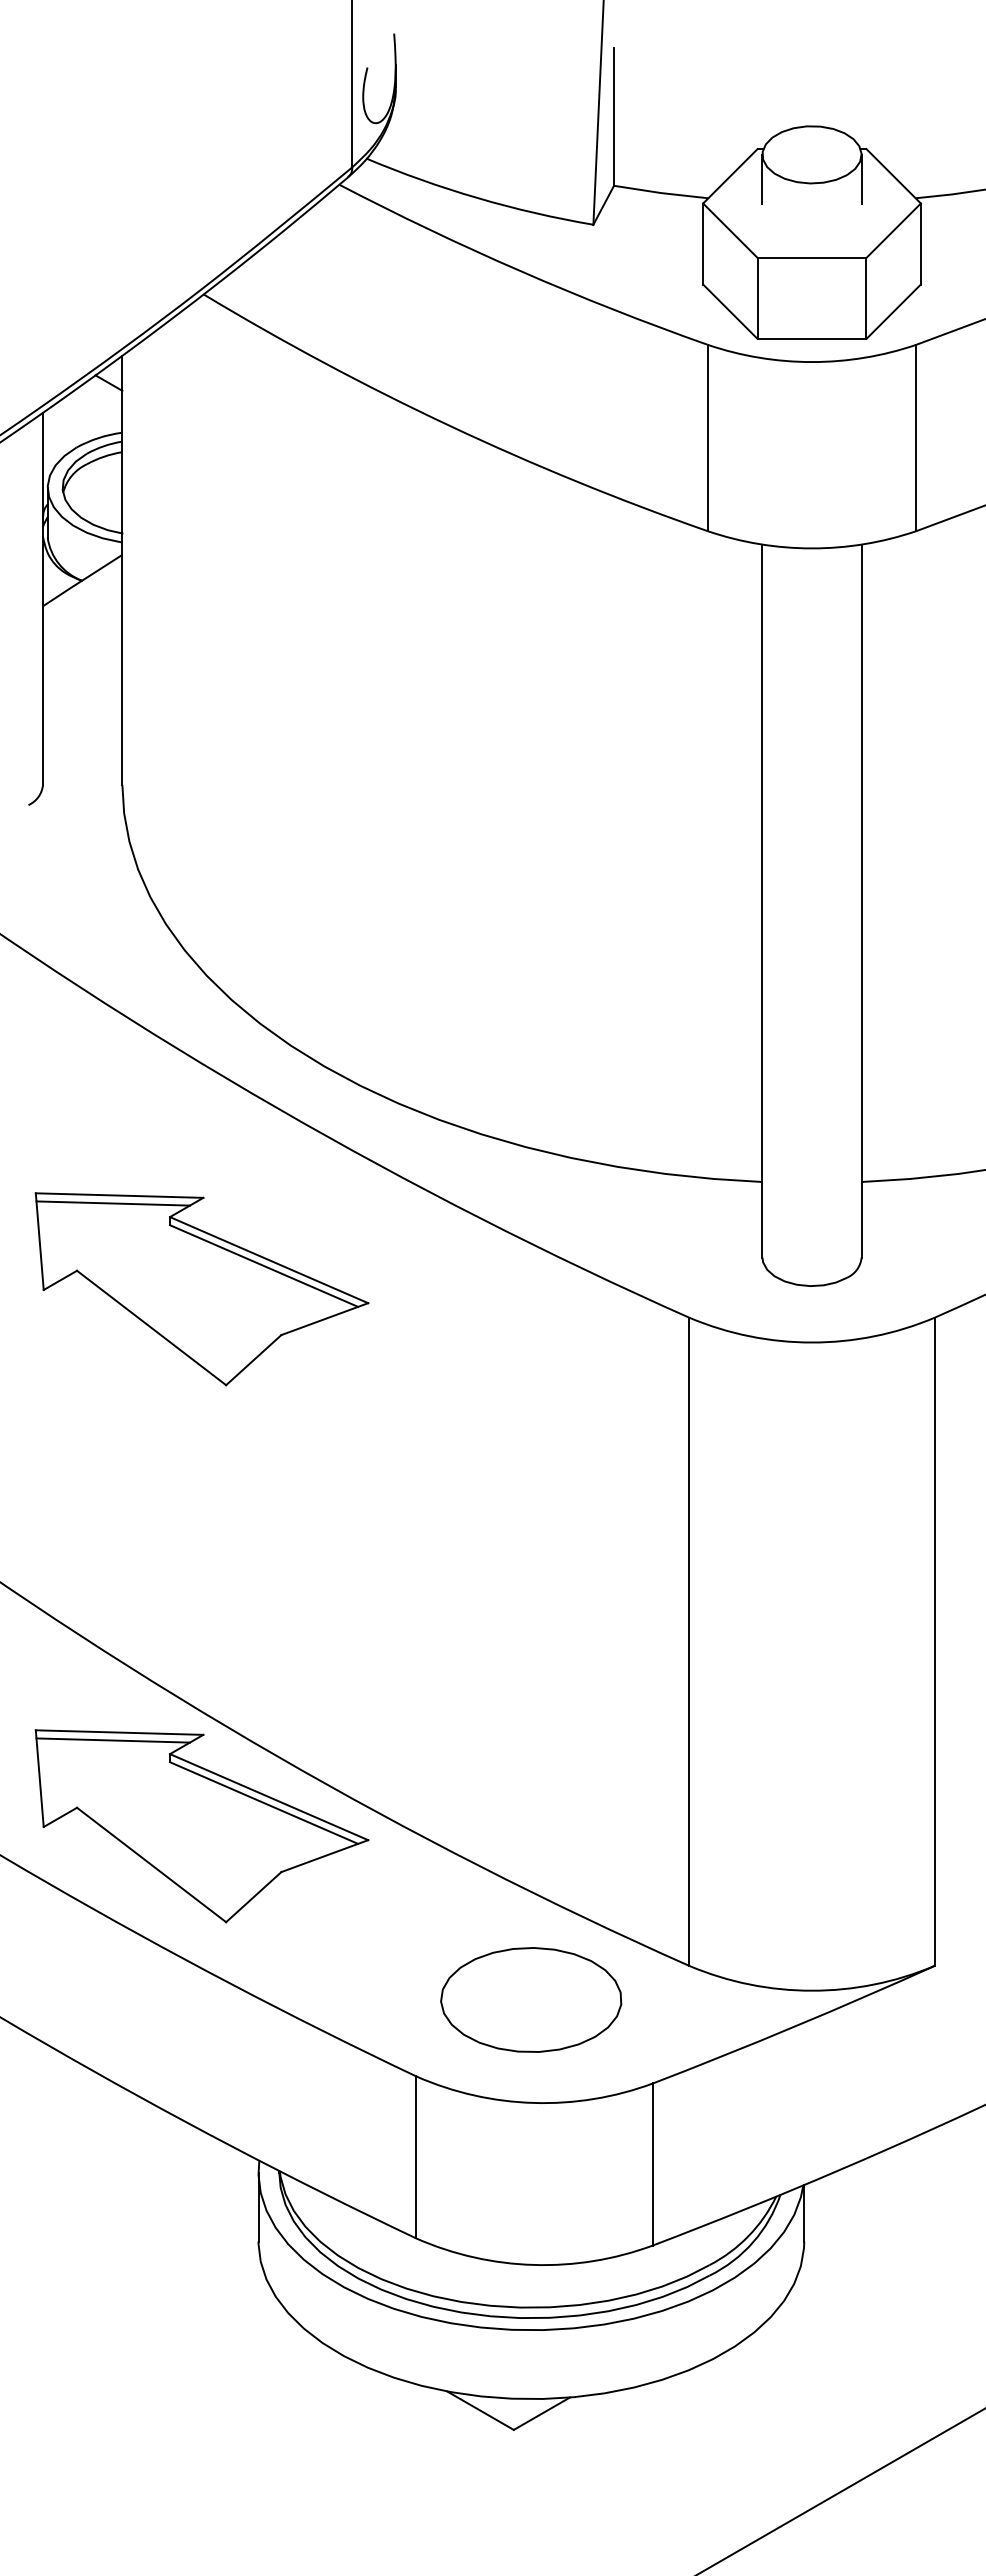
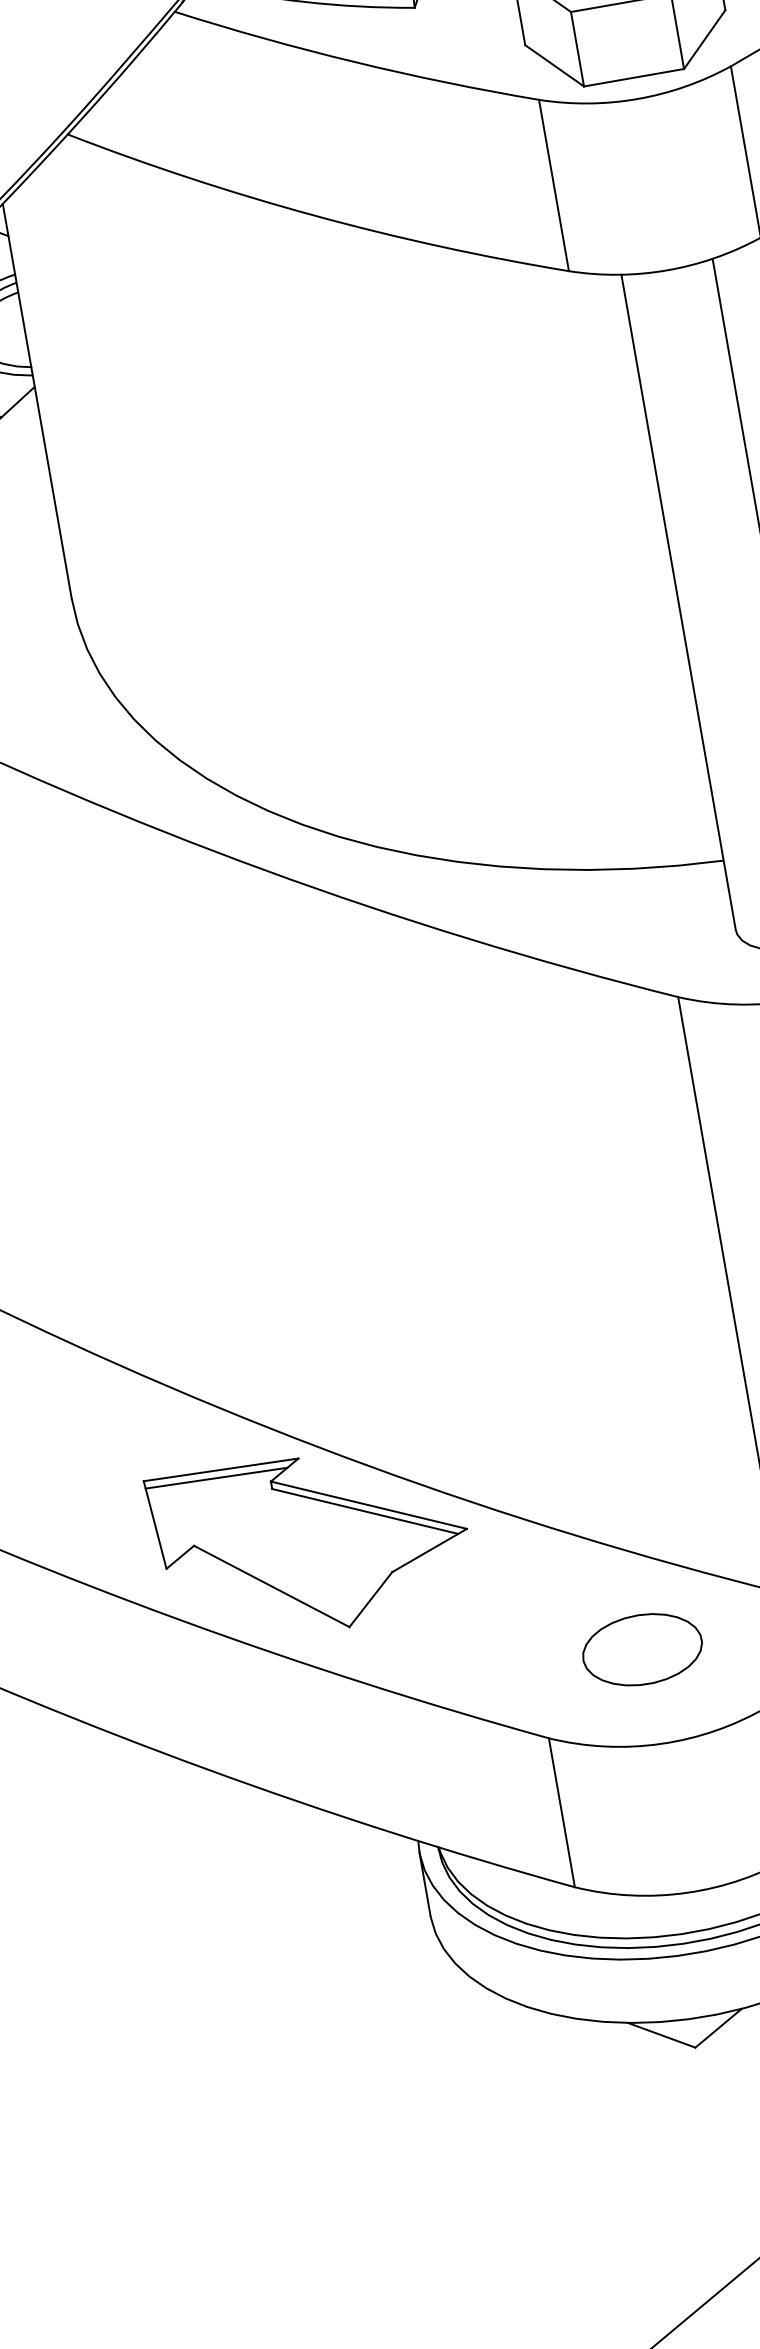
part: (201, 1289) -> (225, 1049), removed
part: (531, 2000) -> (642, 1650), size x0.71

